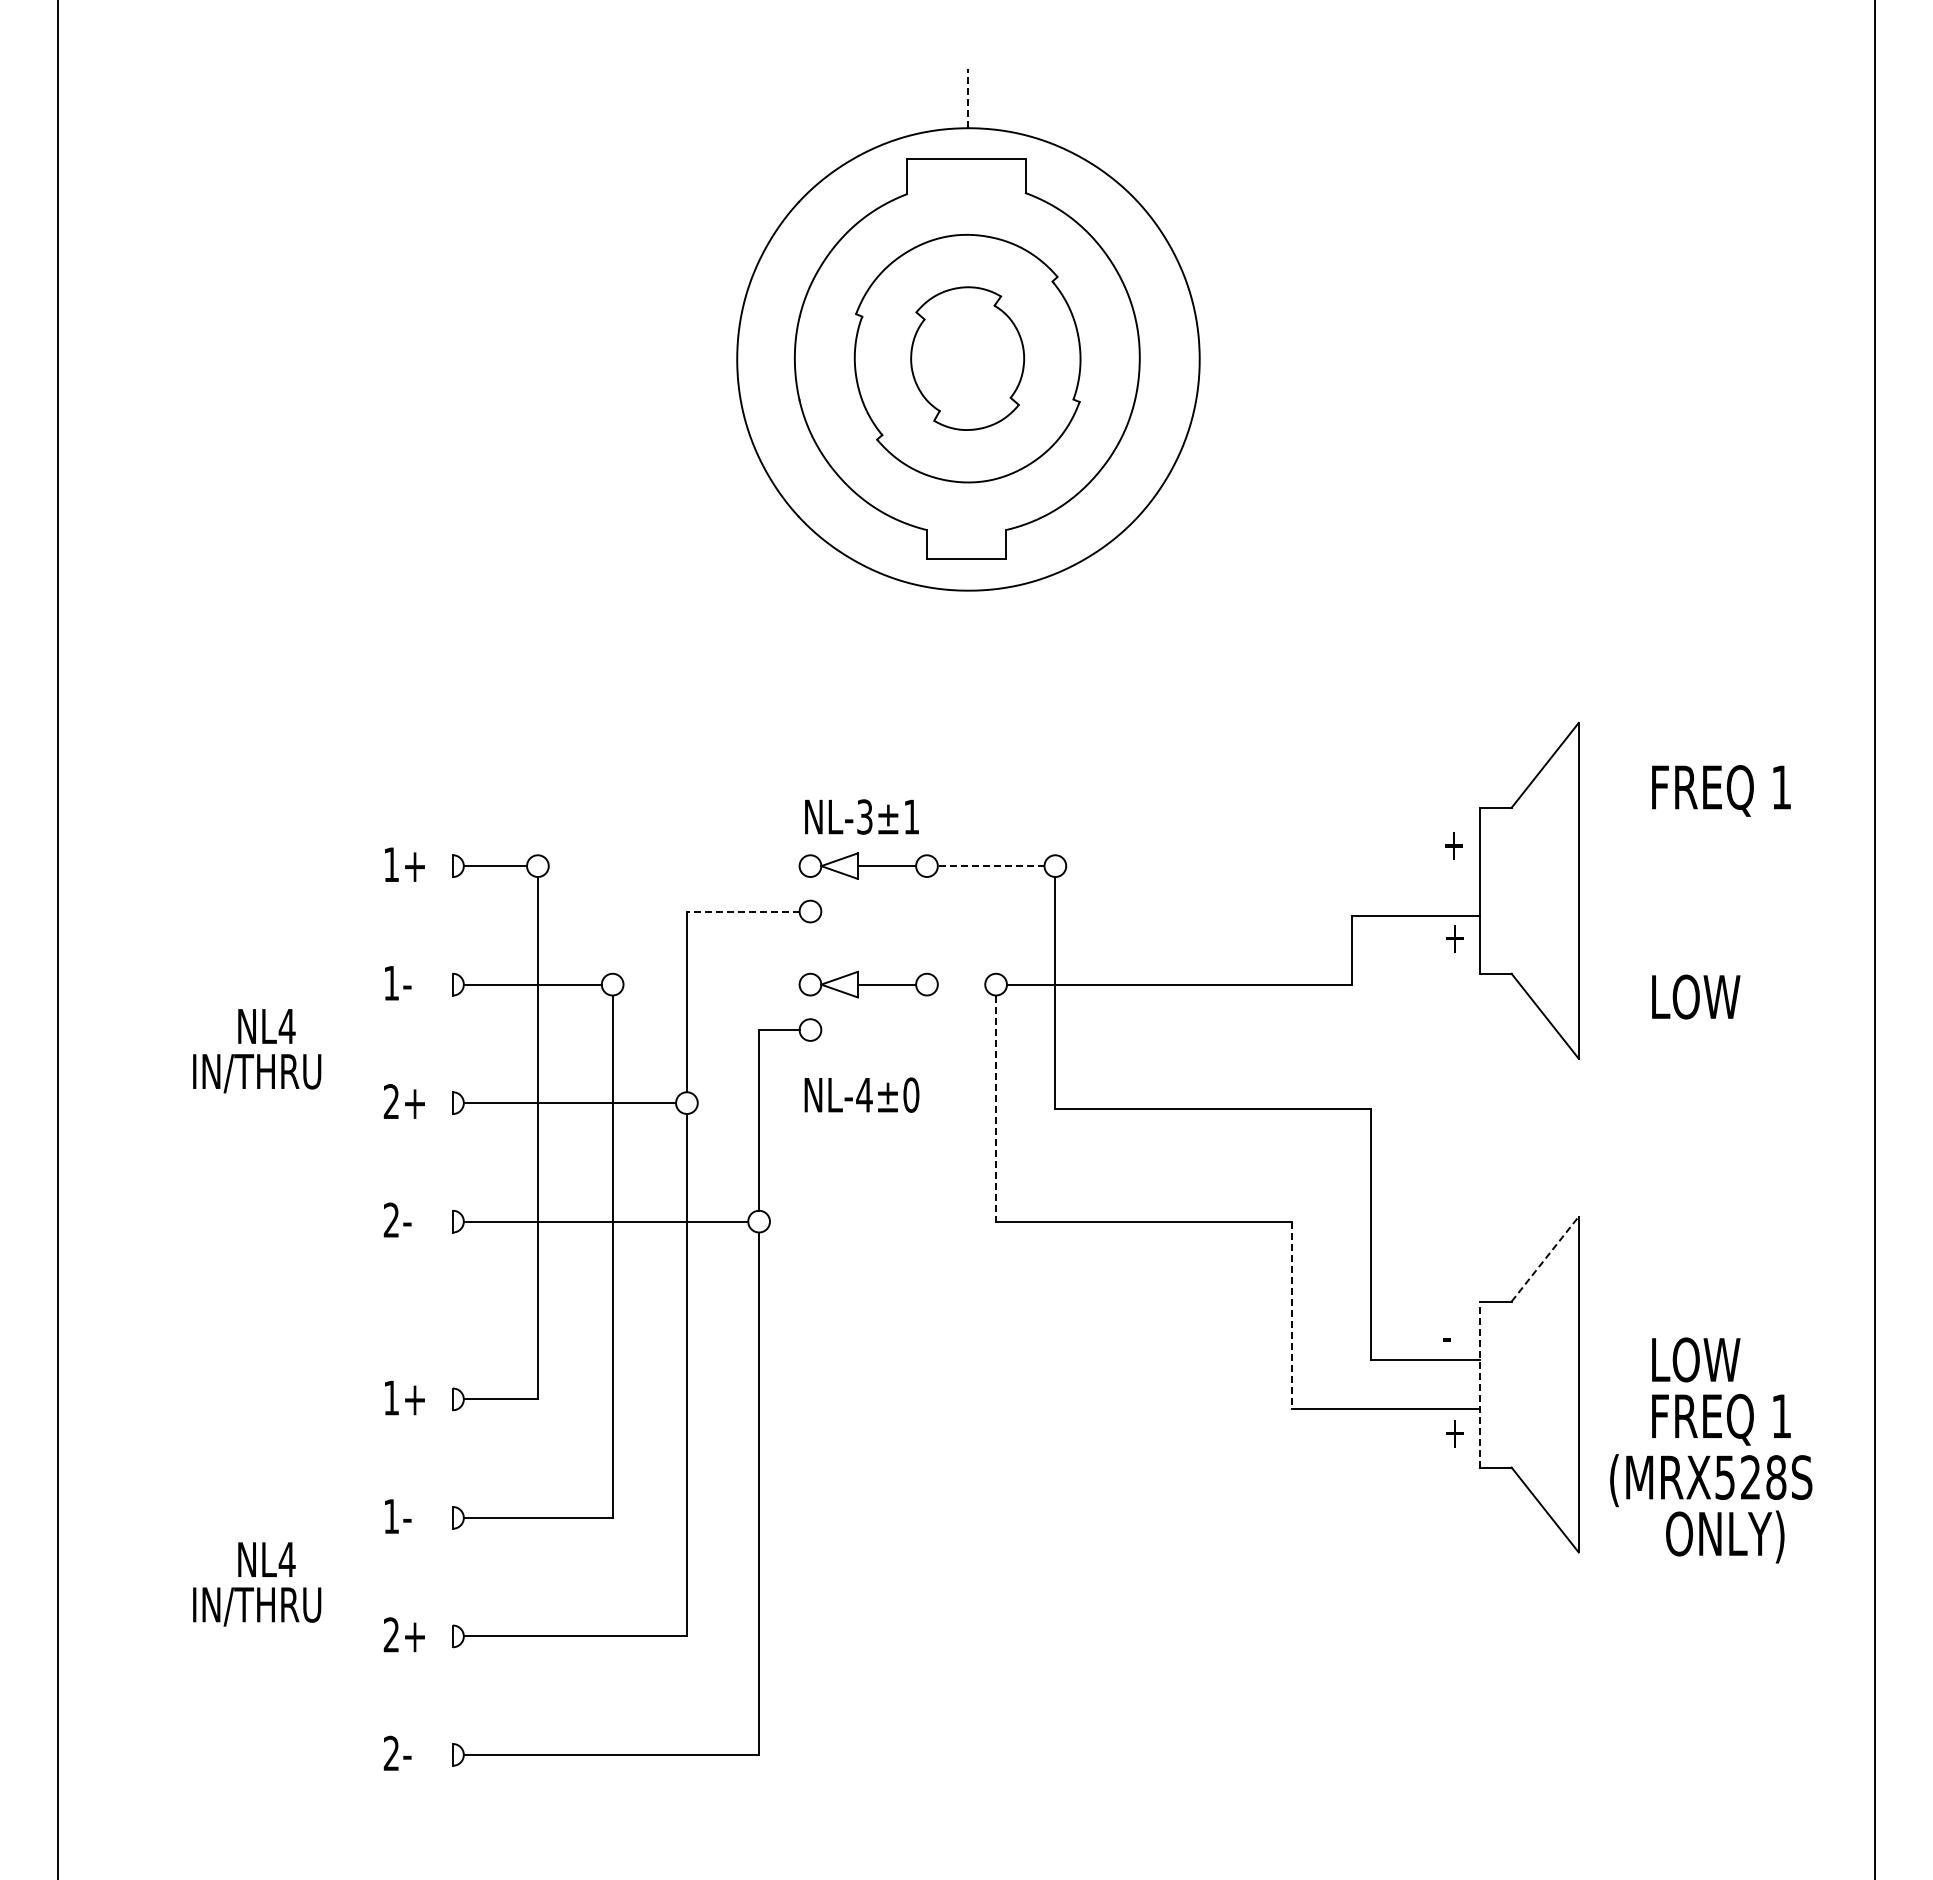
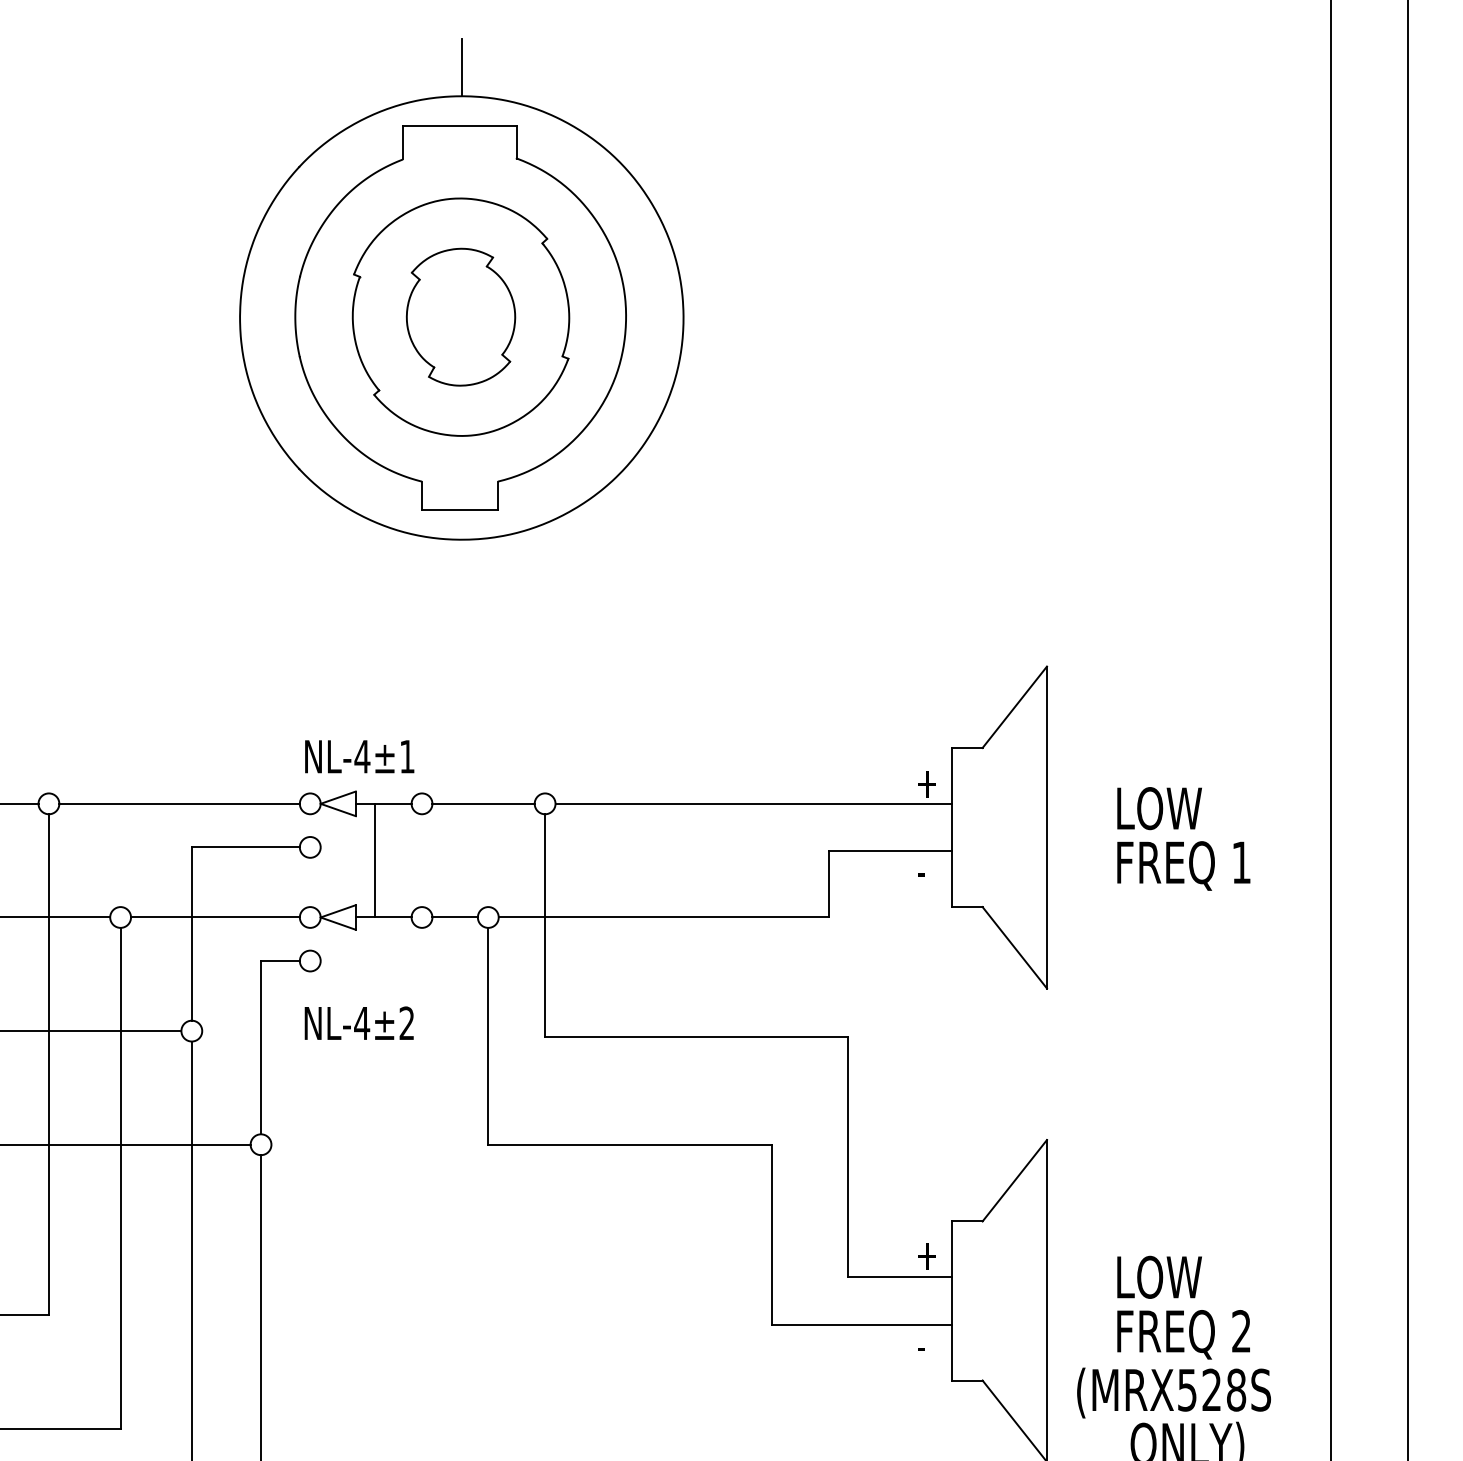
line: (968, 98) -> (461, 67), dashed -> solid
text: (1721, 790) -> (1183, 865), moved
text: (864, 816) -> (362, 756), NL-3±1 -> NL-4±1
line: (673, 866) -> (178, 804), added
line: (990, 866) -> (482, 804), dashed -> solid
line: (1273, 866) -> (754, 804), added
line: (742, 911) -> (245, 847), dashed -> solid
line: (878, 925) -> (375, 860), added
text: (1453, 938) -> (926, 873), + -> -
line: (711, 984) -> (215, 917), added
line: (961, 984) -> (455, 917), added
text: (1696, 996) -> (1159, 808), moved
text: (911, 1094) -> (407, 1022), NL-4±0 -> NL-4±2
line: (996, 1108) -> (488, 1036), dashed -> solid
line: (1545, 1258) -> (1015, 1180), dashed -> solid
line: (1292, 1315) -> (772, 1234), dashed -> solid
text: (1452, 1337) -> (925, 1255), - -> +
line: (1480, 1384) -> (952, 1300), dashed -> solid
text: (1781, 1415) -> (1241, 1330), 1 -> 2
text: (1453, 1433) -> (926, 1347), + -> -

